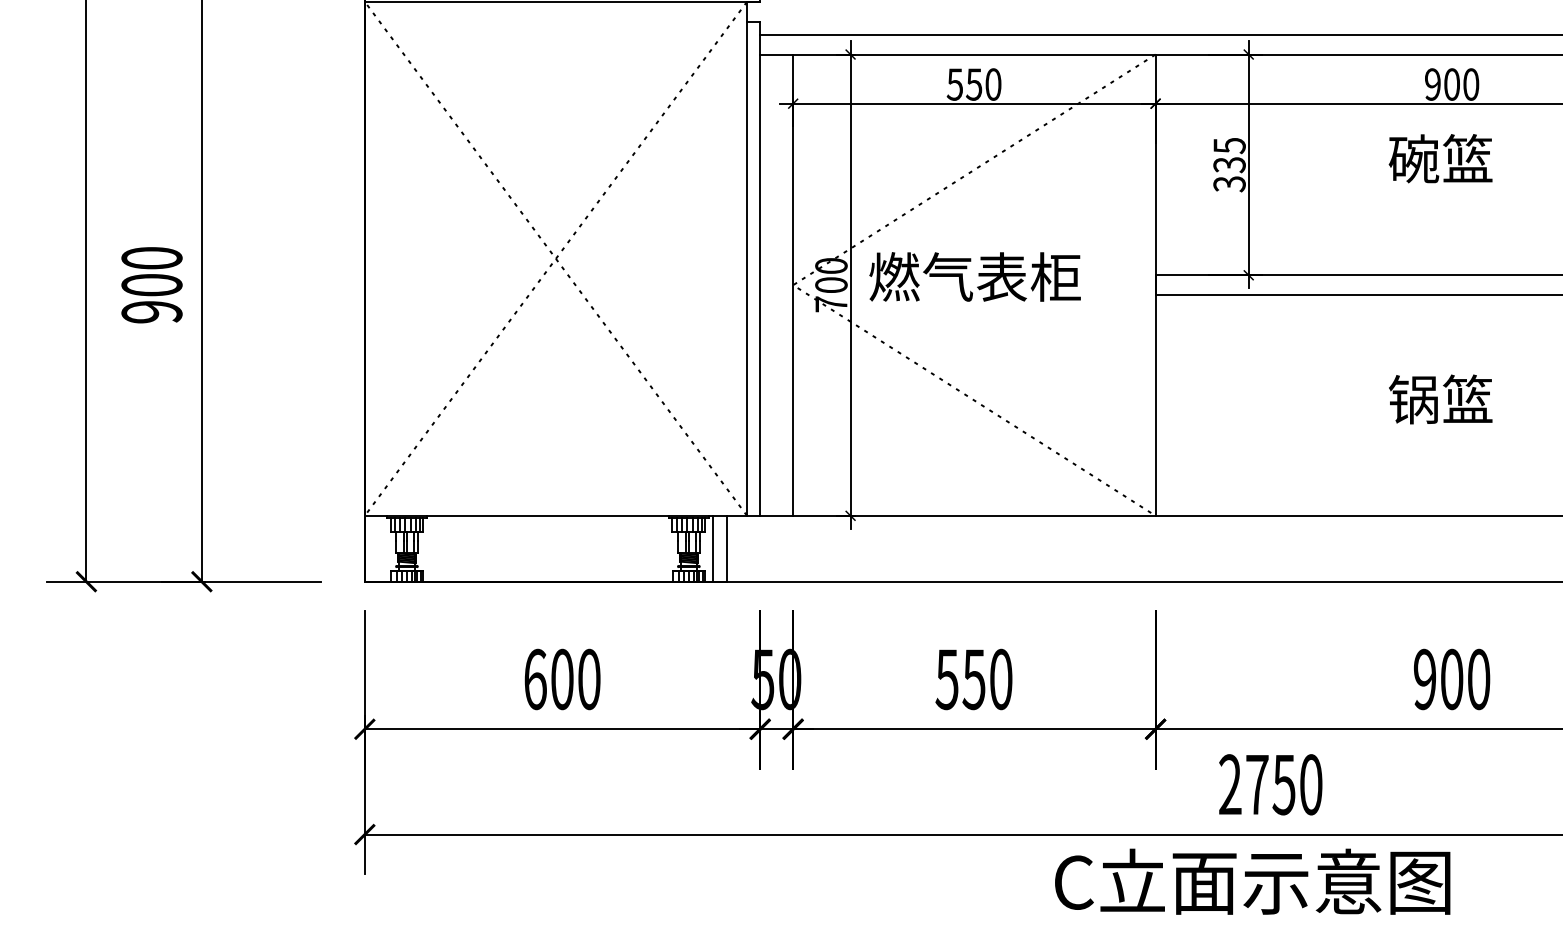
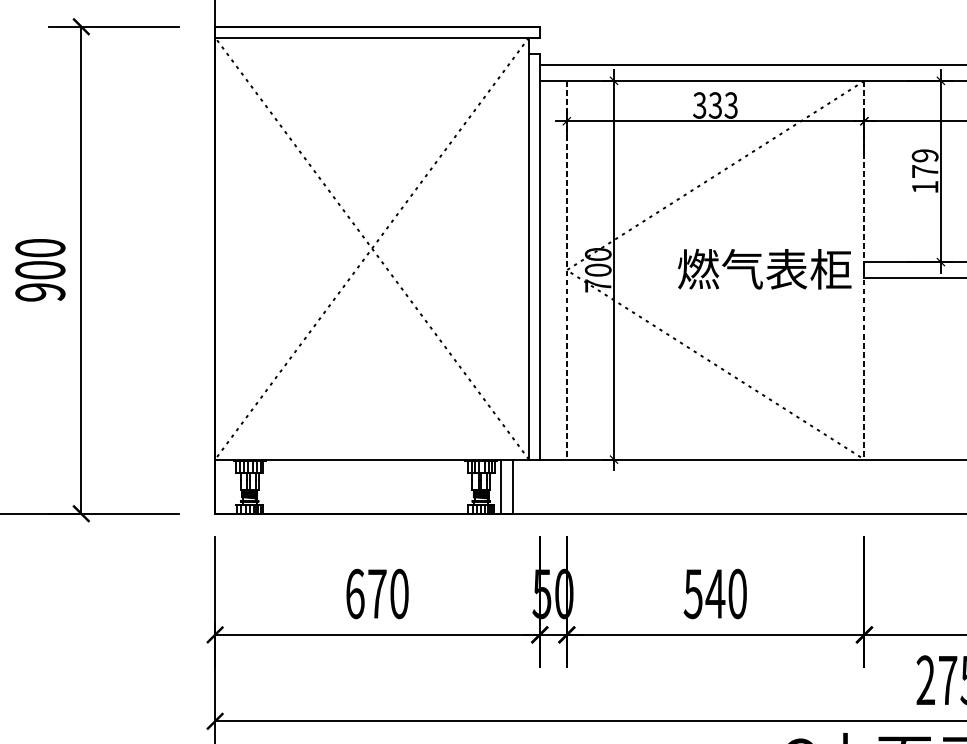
text: (974, 84) -> (715, 105), 550 -> 333
text: (1229, 165) -> (925, 171), 335 -> 179
text: (974, 276) -> (764, 268), moved
line: (793, 285) -> (567, 270), solid -> dashed
line: (1155, 285) -> (864, 270), solid -> dashed
text: (562, 679) -> (377, 594), 600 -> 670
text: (974, 679) -> (715, 594), 550 -> 540

